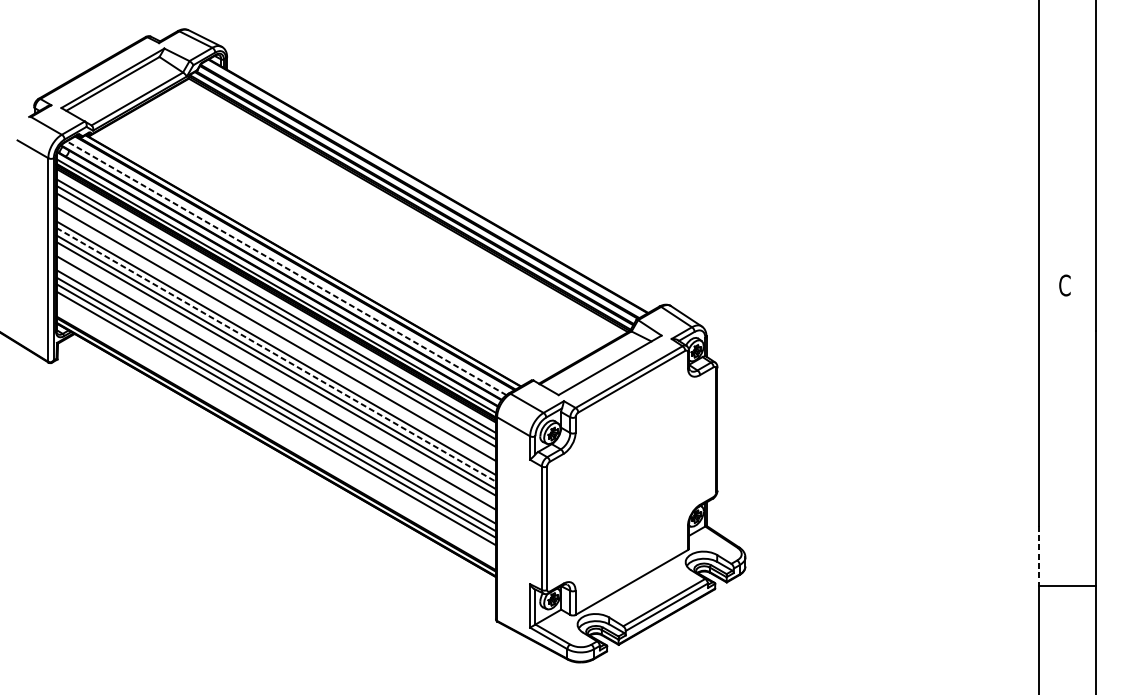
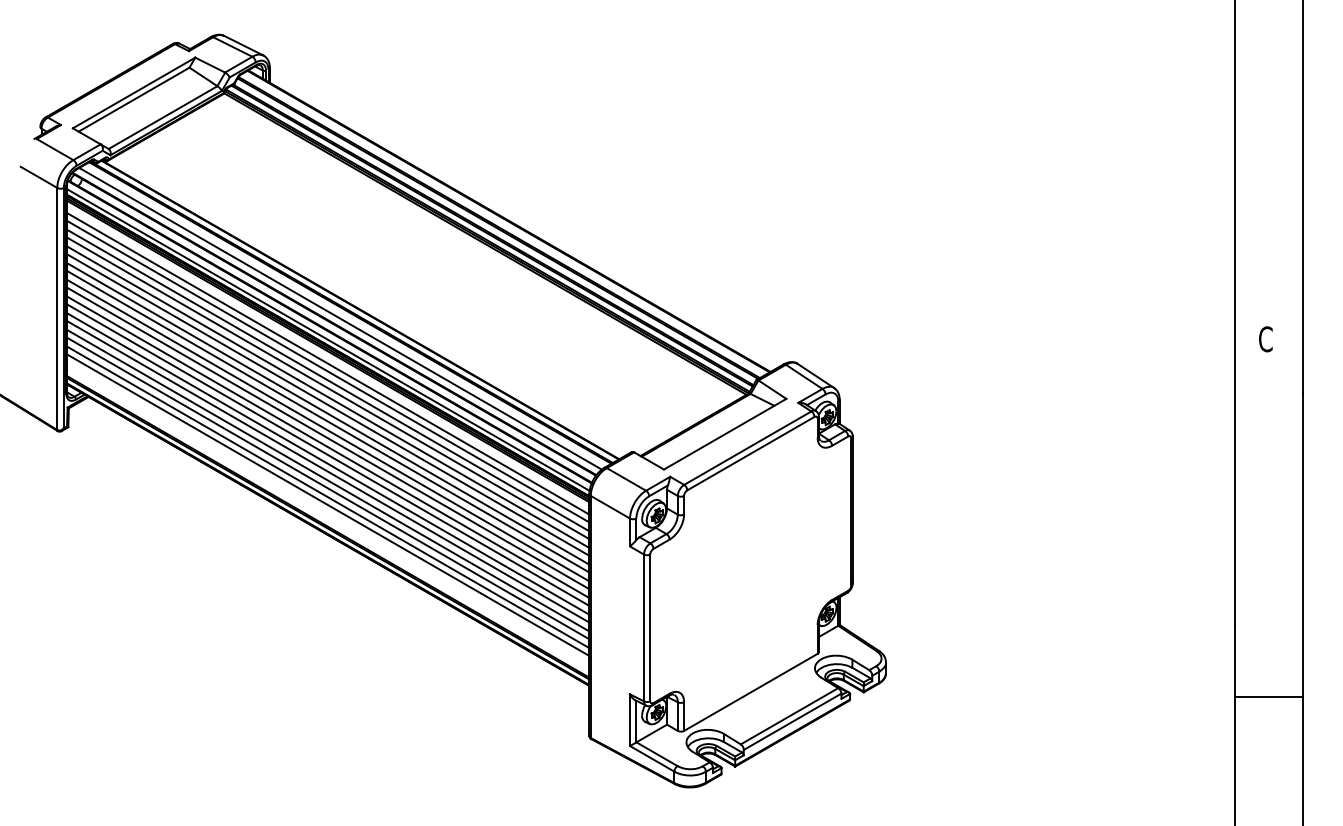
line: (286, 268) -> (340, 318), dashed -> solid
line: (276, 326) -> (328, 388), added
line: (276, 340) -> (328, 404), added
line: (276, 354) -> (328, 421), dashed -> solid
line: (276, 376) -> (328, 447), added
line: (276, 389) -> (328, 463), added
line: (276, 424) -> (328, 504), added
line: (1038, 555) -> (1234, 660), dashed -> solid

